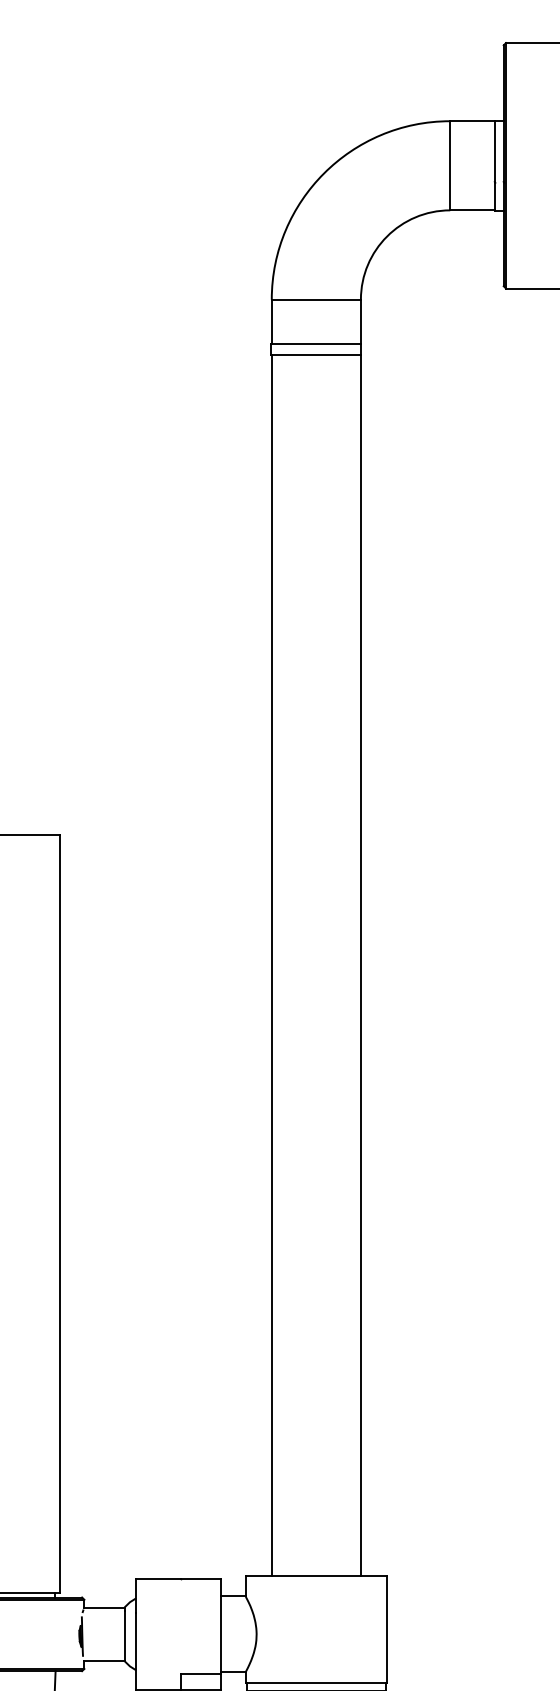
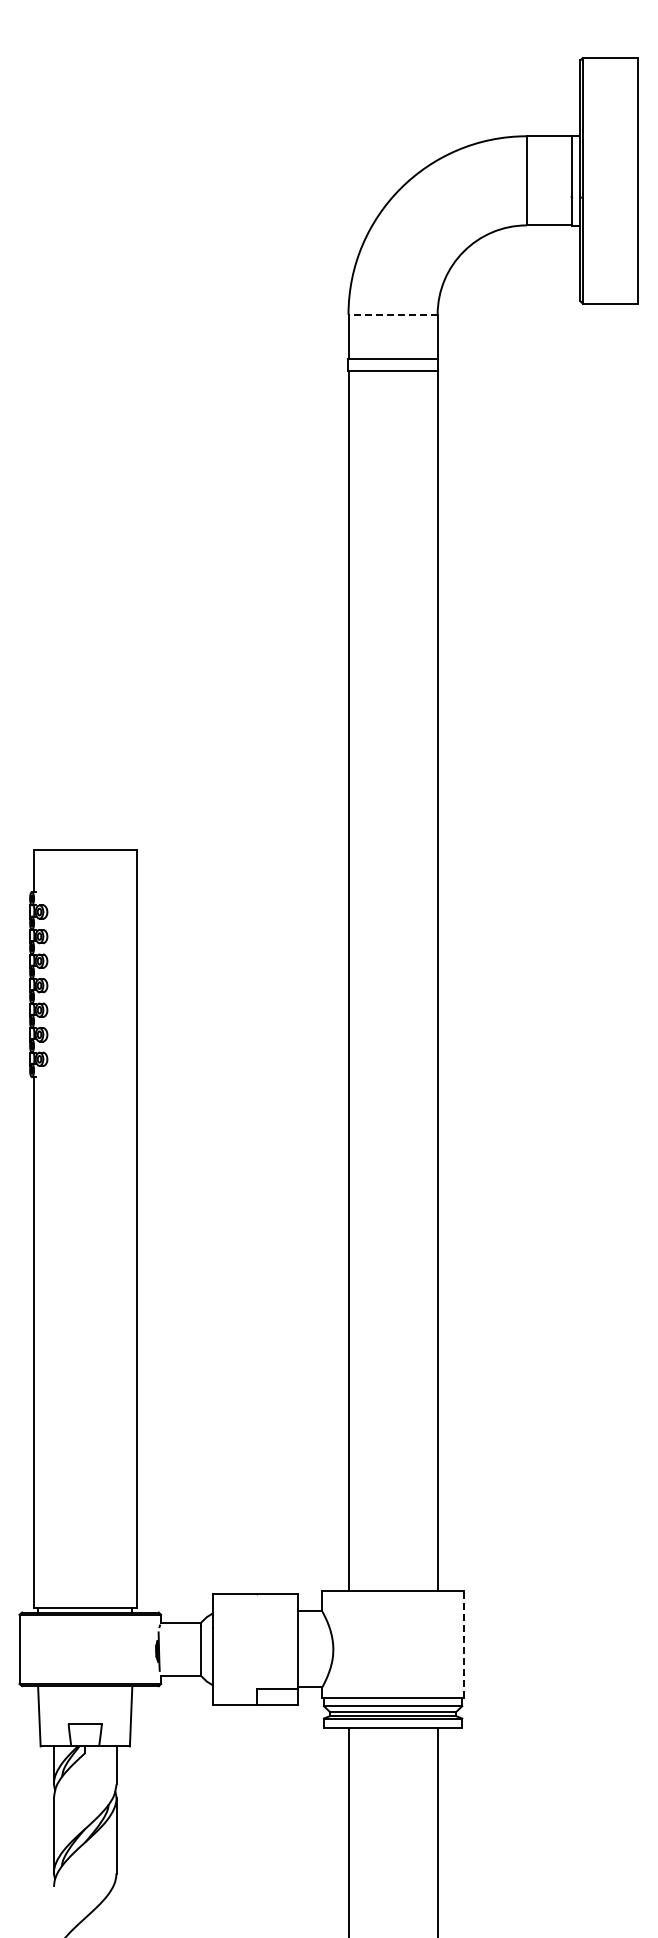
line: (316, 299) -> (393, 314), solid -> dashed
line: (386, 1629) -> (463, 1644), solid -> dashed

